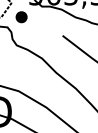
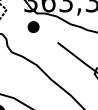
part: (21, 17) -> (33, 27), moved

